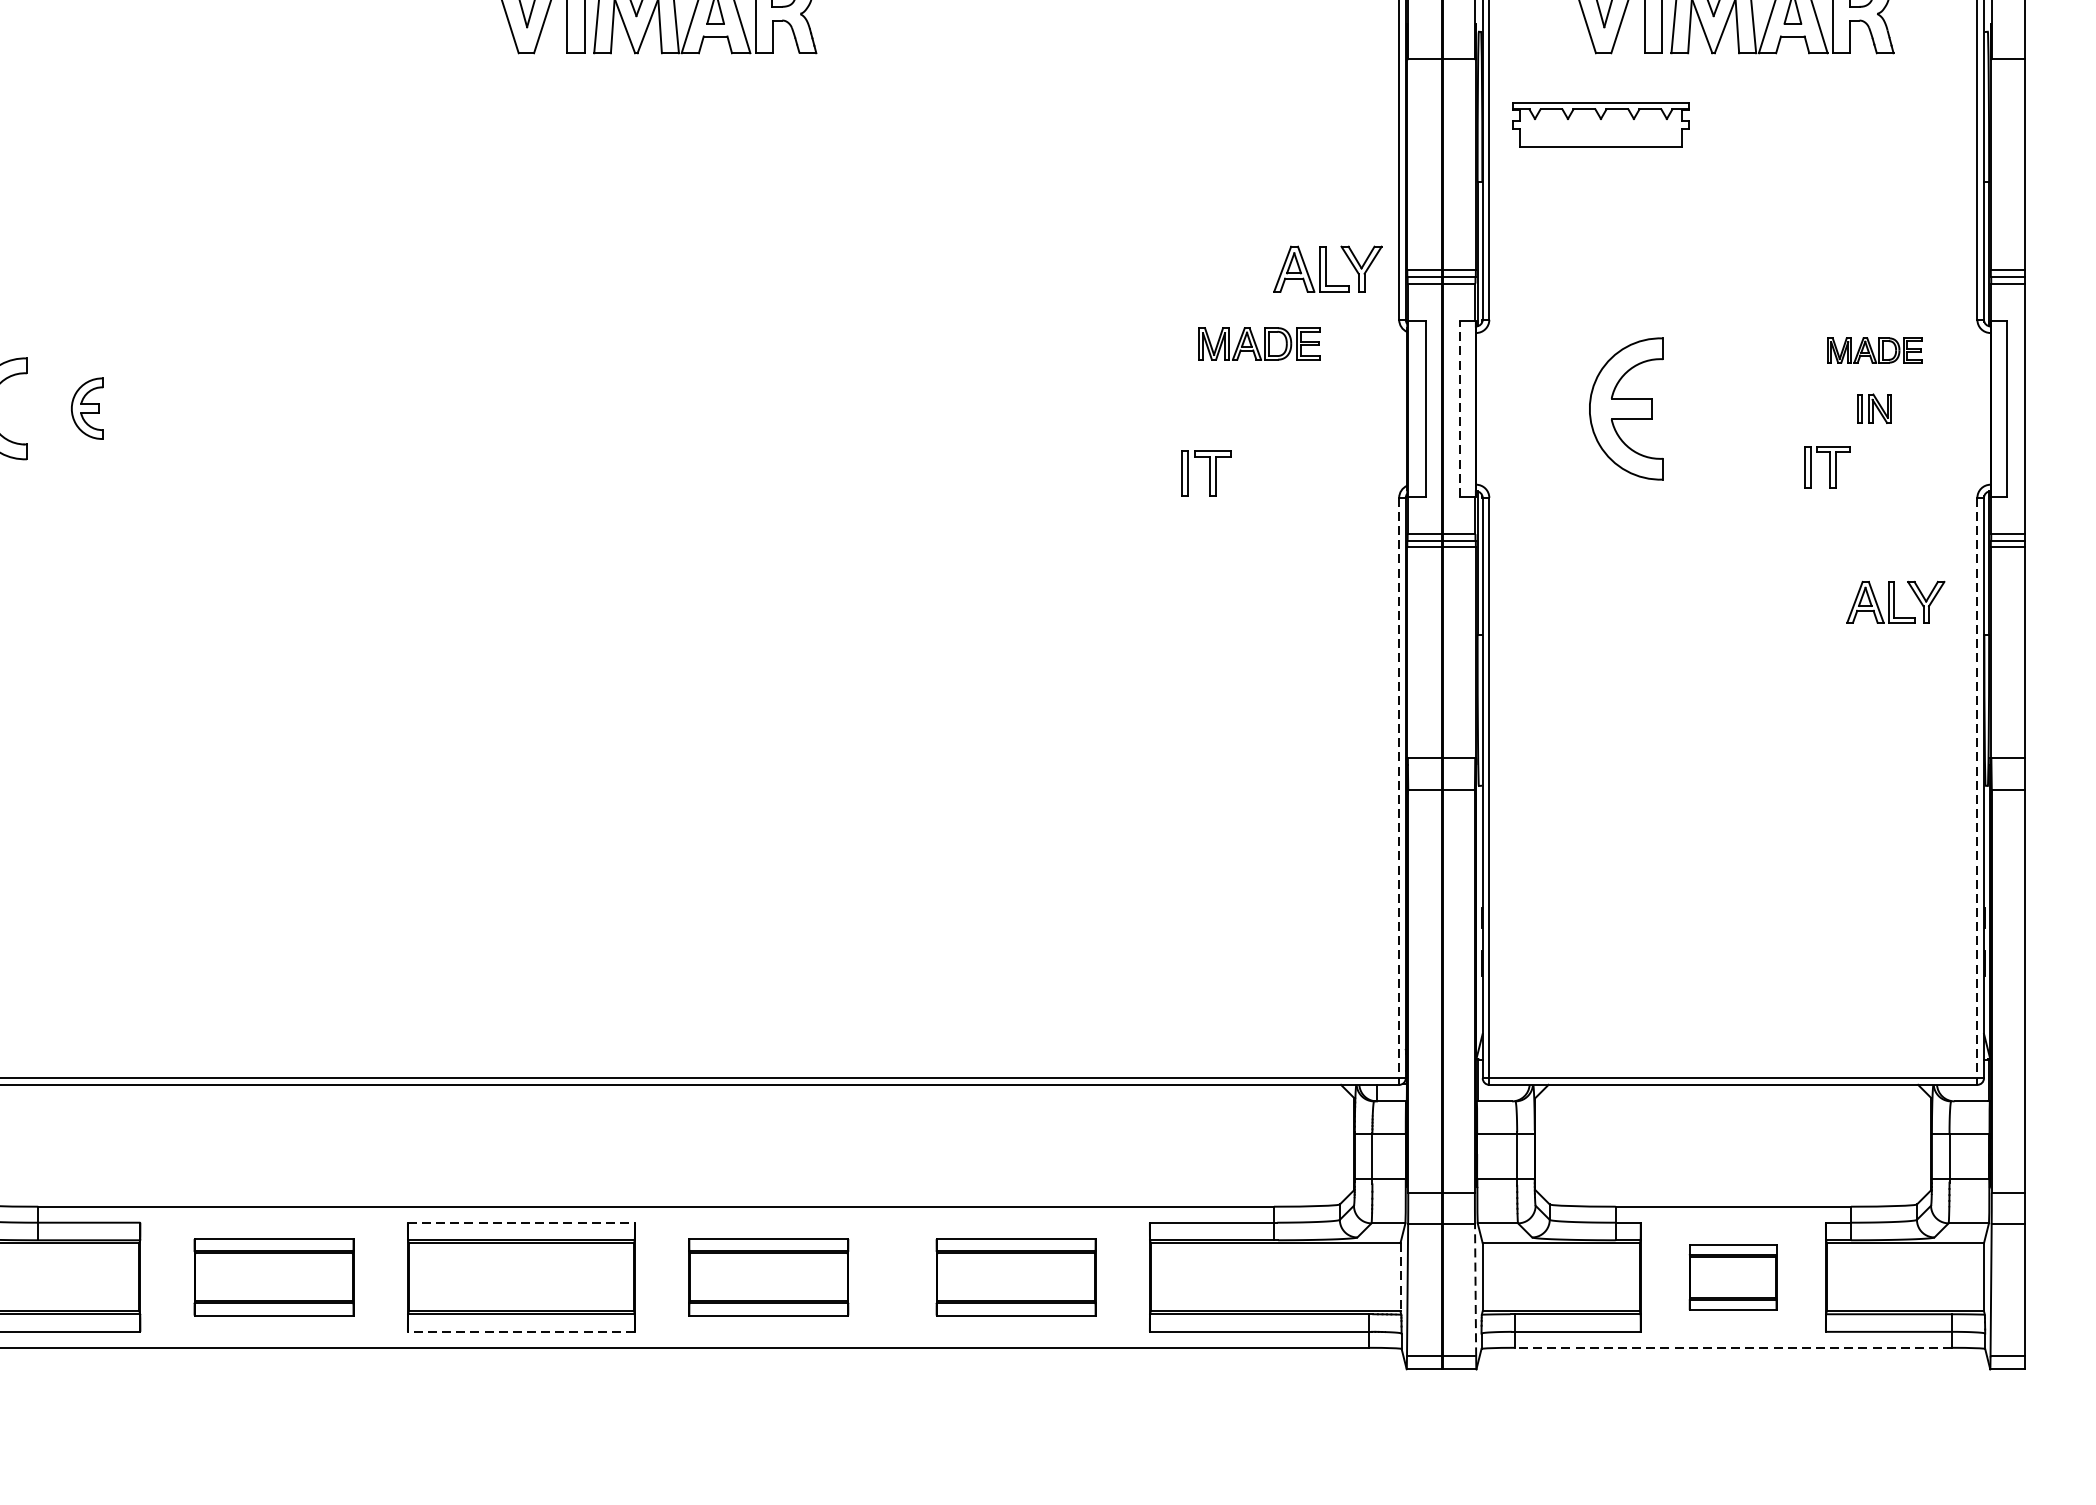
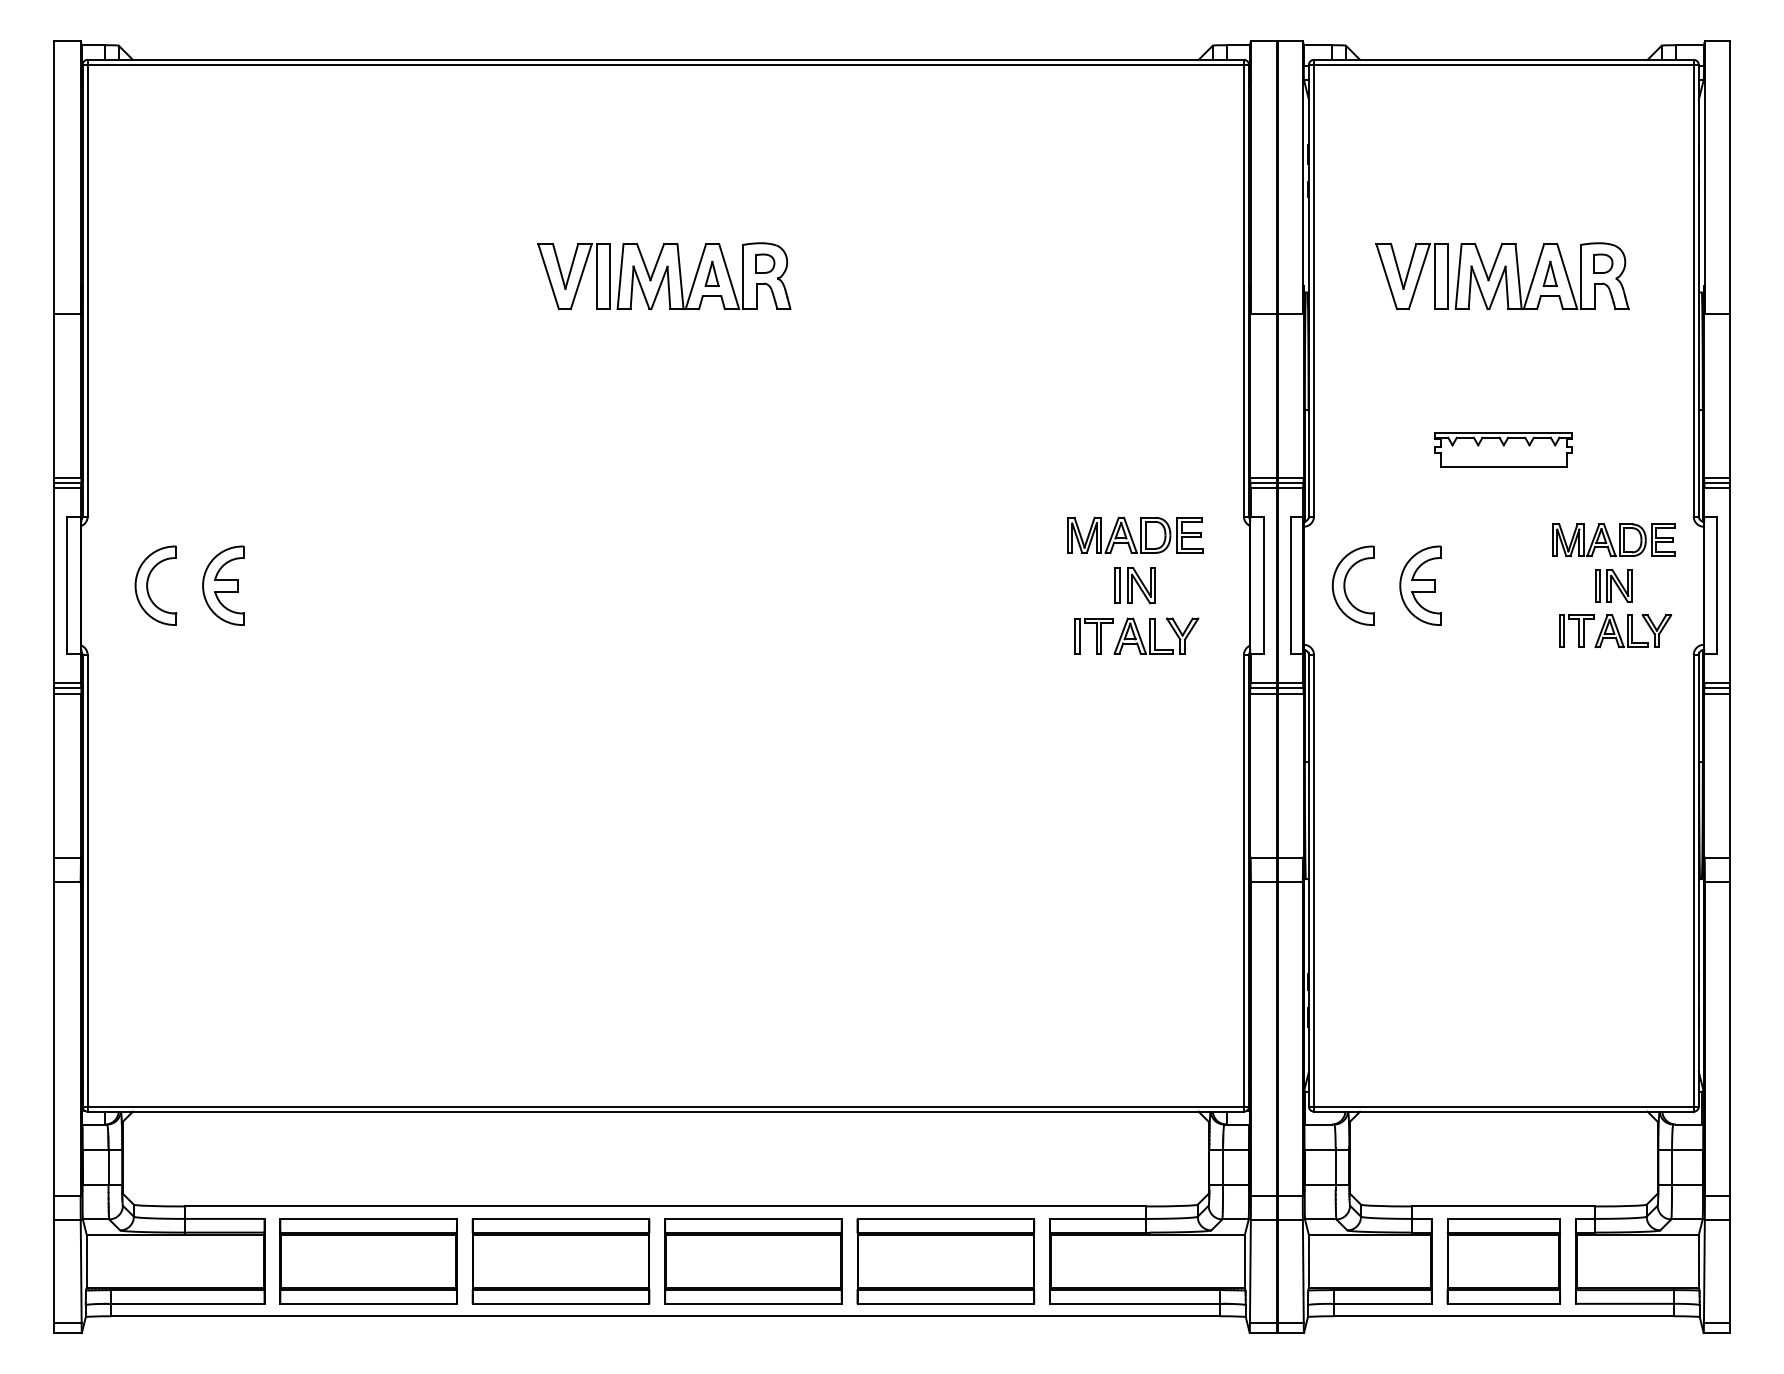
part: (1600, 124) -> (1503, 449), moved
part: (1327, 268) -> (1156, 635), moved
part: (1259, 342) -> (1135, 534), size x1.43
part: (1874, 350) -> (1613, 540), size x1.67
part: (87, 408) -> (223, 585), size x1.67
part: (1258, 408) -> (1134, 585), added
line: (1459, 408) -> (1290, 585), dashed -> solid
part: (1529, 408) -> (1345, 585), added
part: (1626, 408) -> (1420, 585), size x0.71
part: (1874, 408) -> (1613, 585), size x1.43
part: (1896, 602) -> (1633, 631), moved
line: (1398, 791) -> (1243, 883), dashed -> solid
line: (1977, 791) -> (1693, 883), dashed -> solid
line: (522, 1222) -> (561, 1218), dashed -> solid
part: (273, 1277) -> (368, 1261), size x1.43
part: (768, 1277) -> (753, 1261), size x1.43
part: (1015, 1277) -> (945, 1261), size x1.43
line: (1399, 1277) -> (1244, 1261), dashed -> solid
part: (1732, 1277) -> (1503, 1261), size x1.67
line: (1475, 1290) -> (1303, 1271), dashed -> solid
line: (520, 1331) -> (560, 1303), dashed -> solid
line: (1732, 1348) -> (1503, 1316), dashed -> solid

